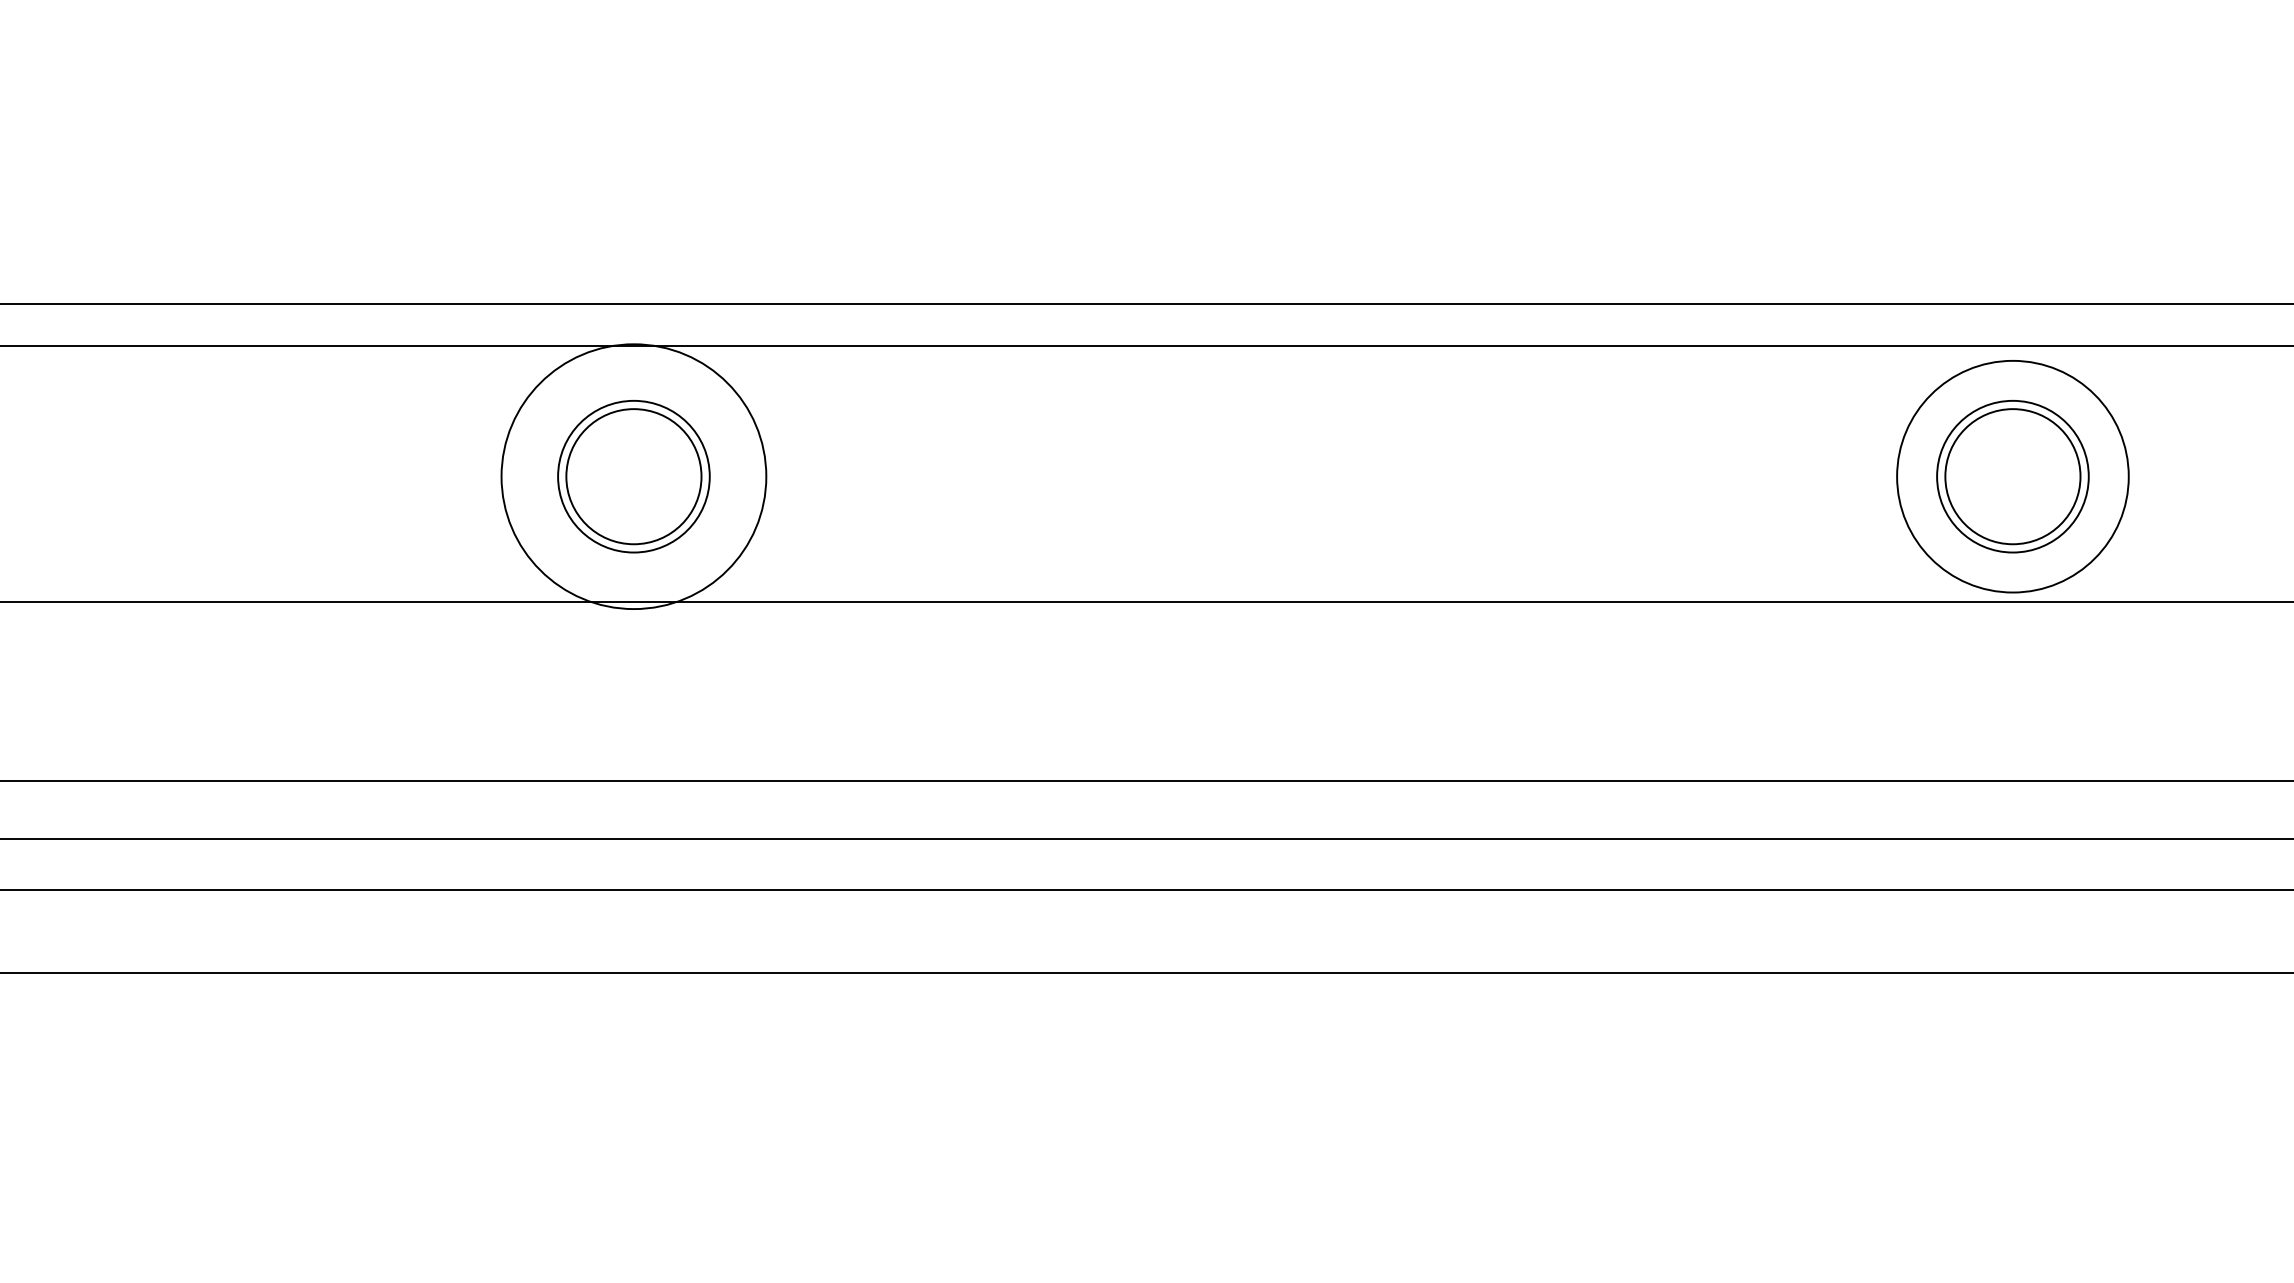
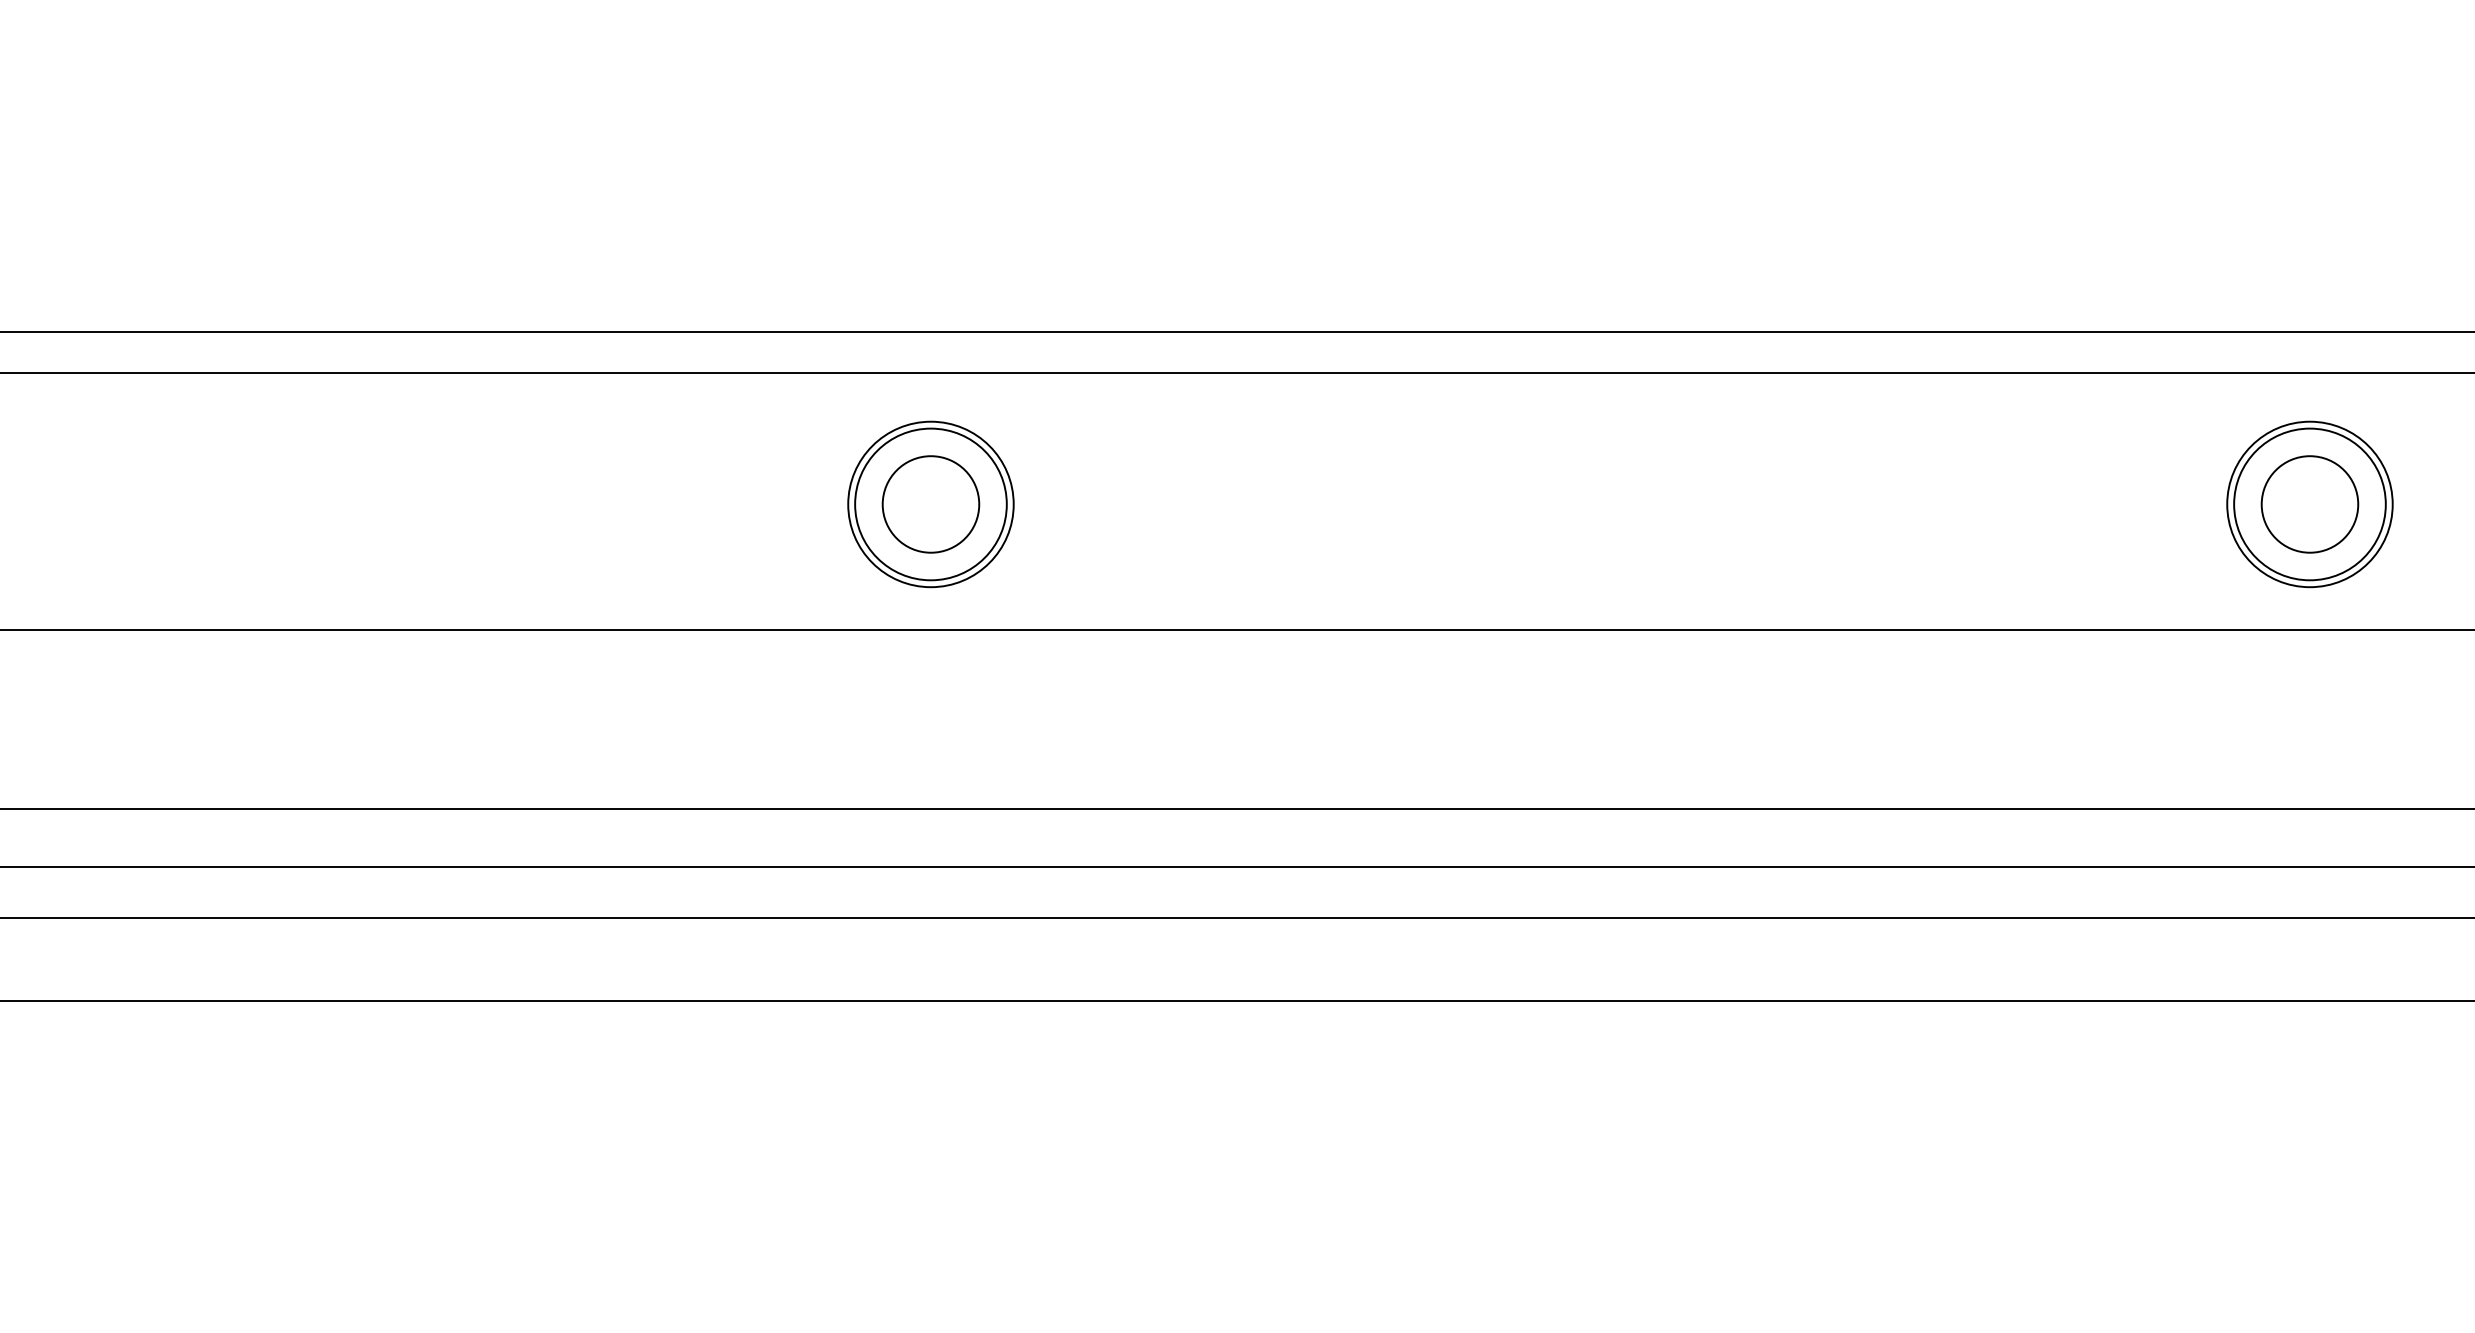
circle: (633, 476) -> (930, 504), size x0.62
circle: (633, 476) -> (930, 504), size x0.71
circle: (2012, 476) -> (2309, 504), size x0.71
circle: (2012, 476) -> (2309, 504), size x0.71

